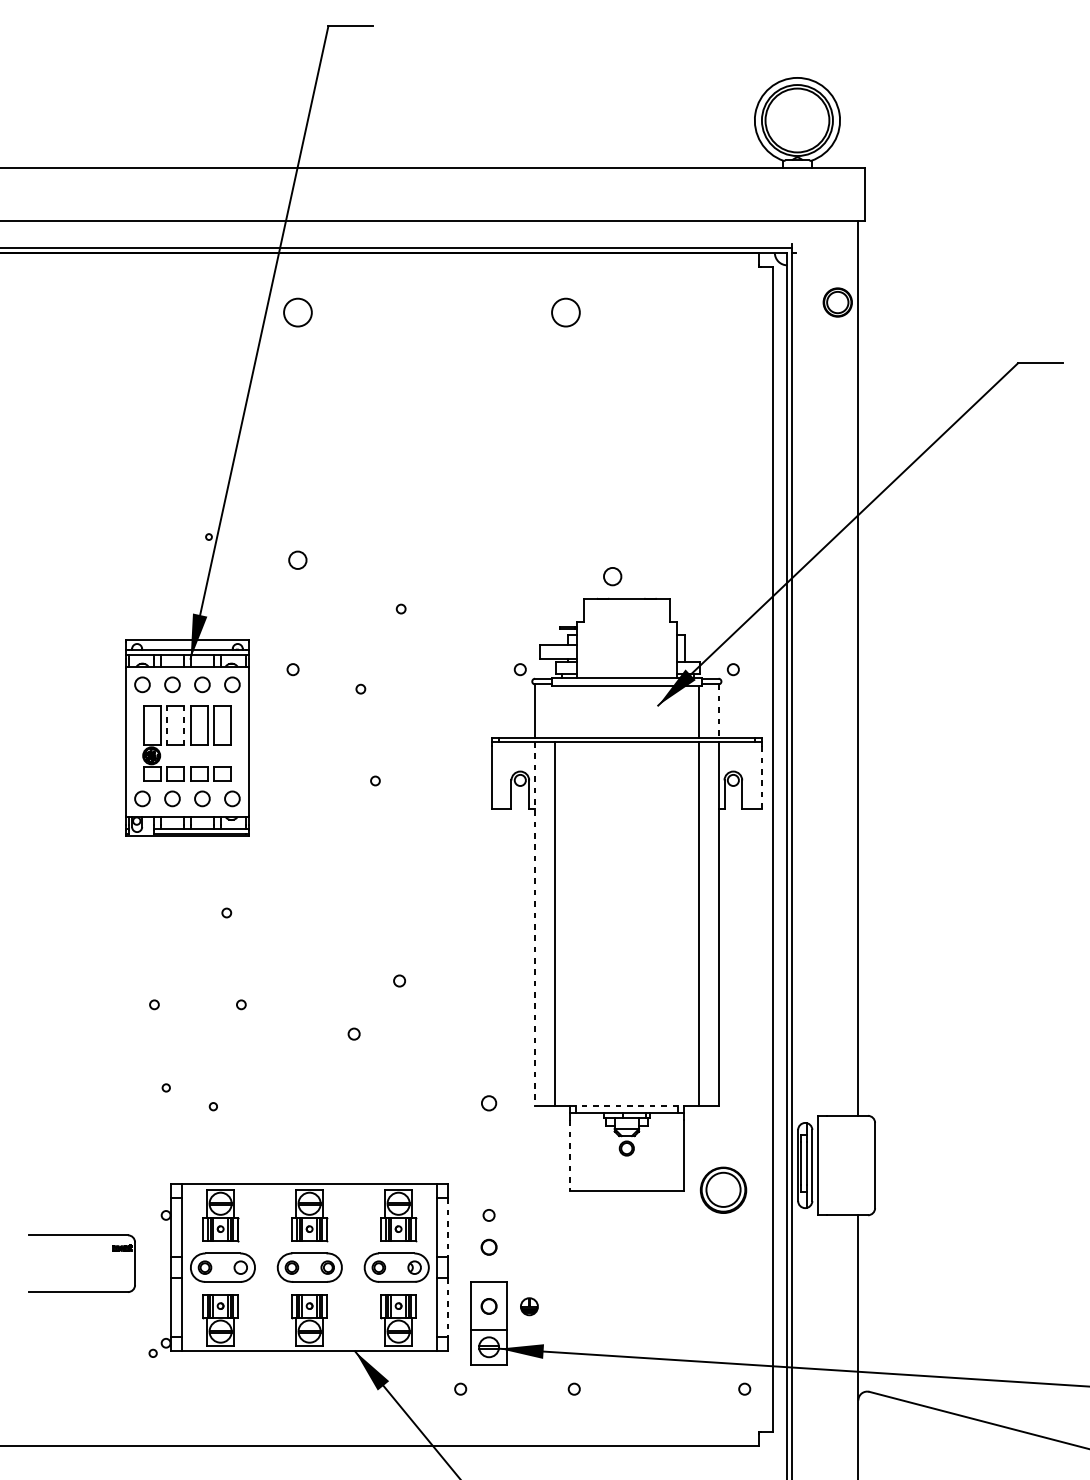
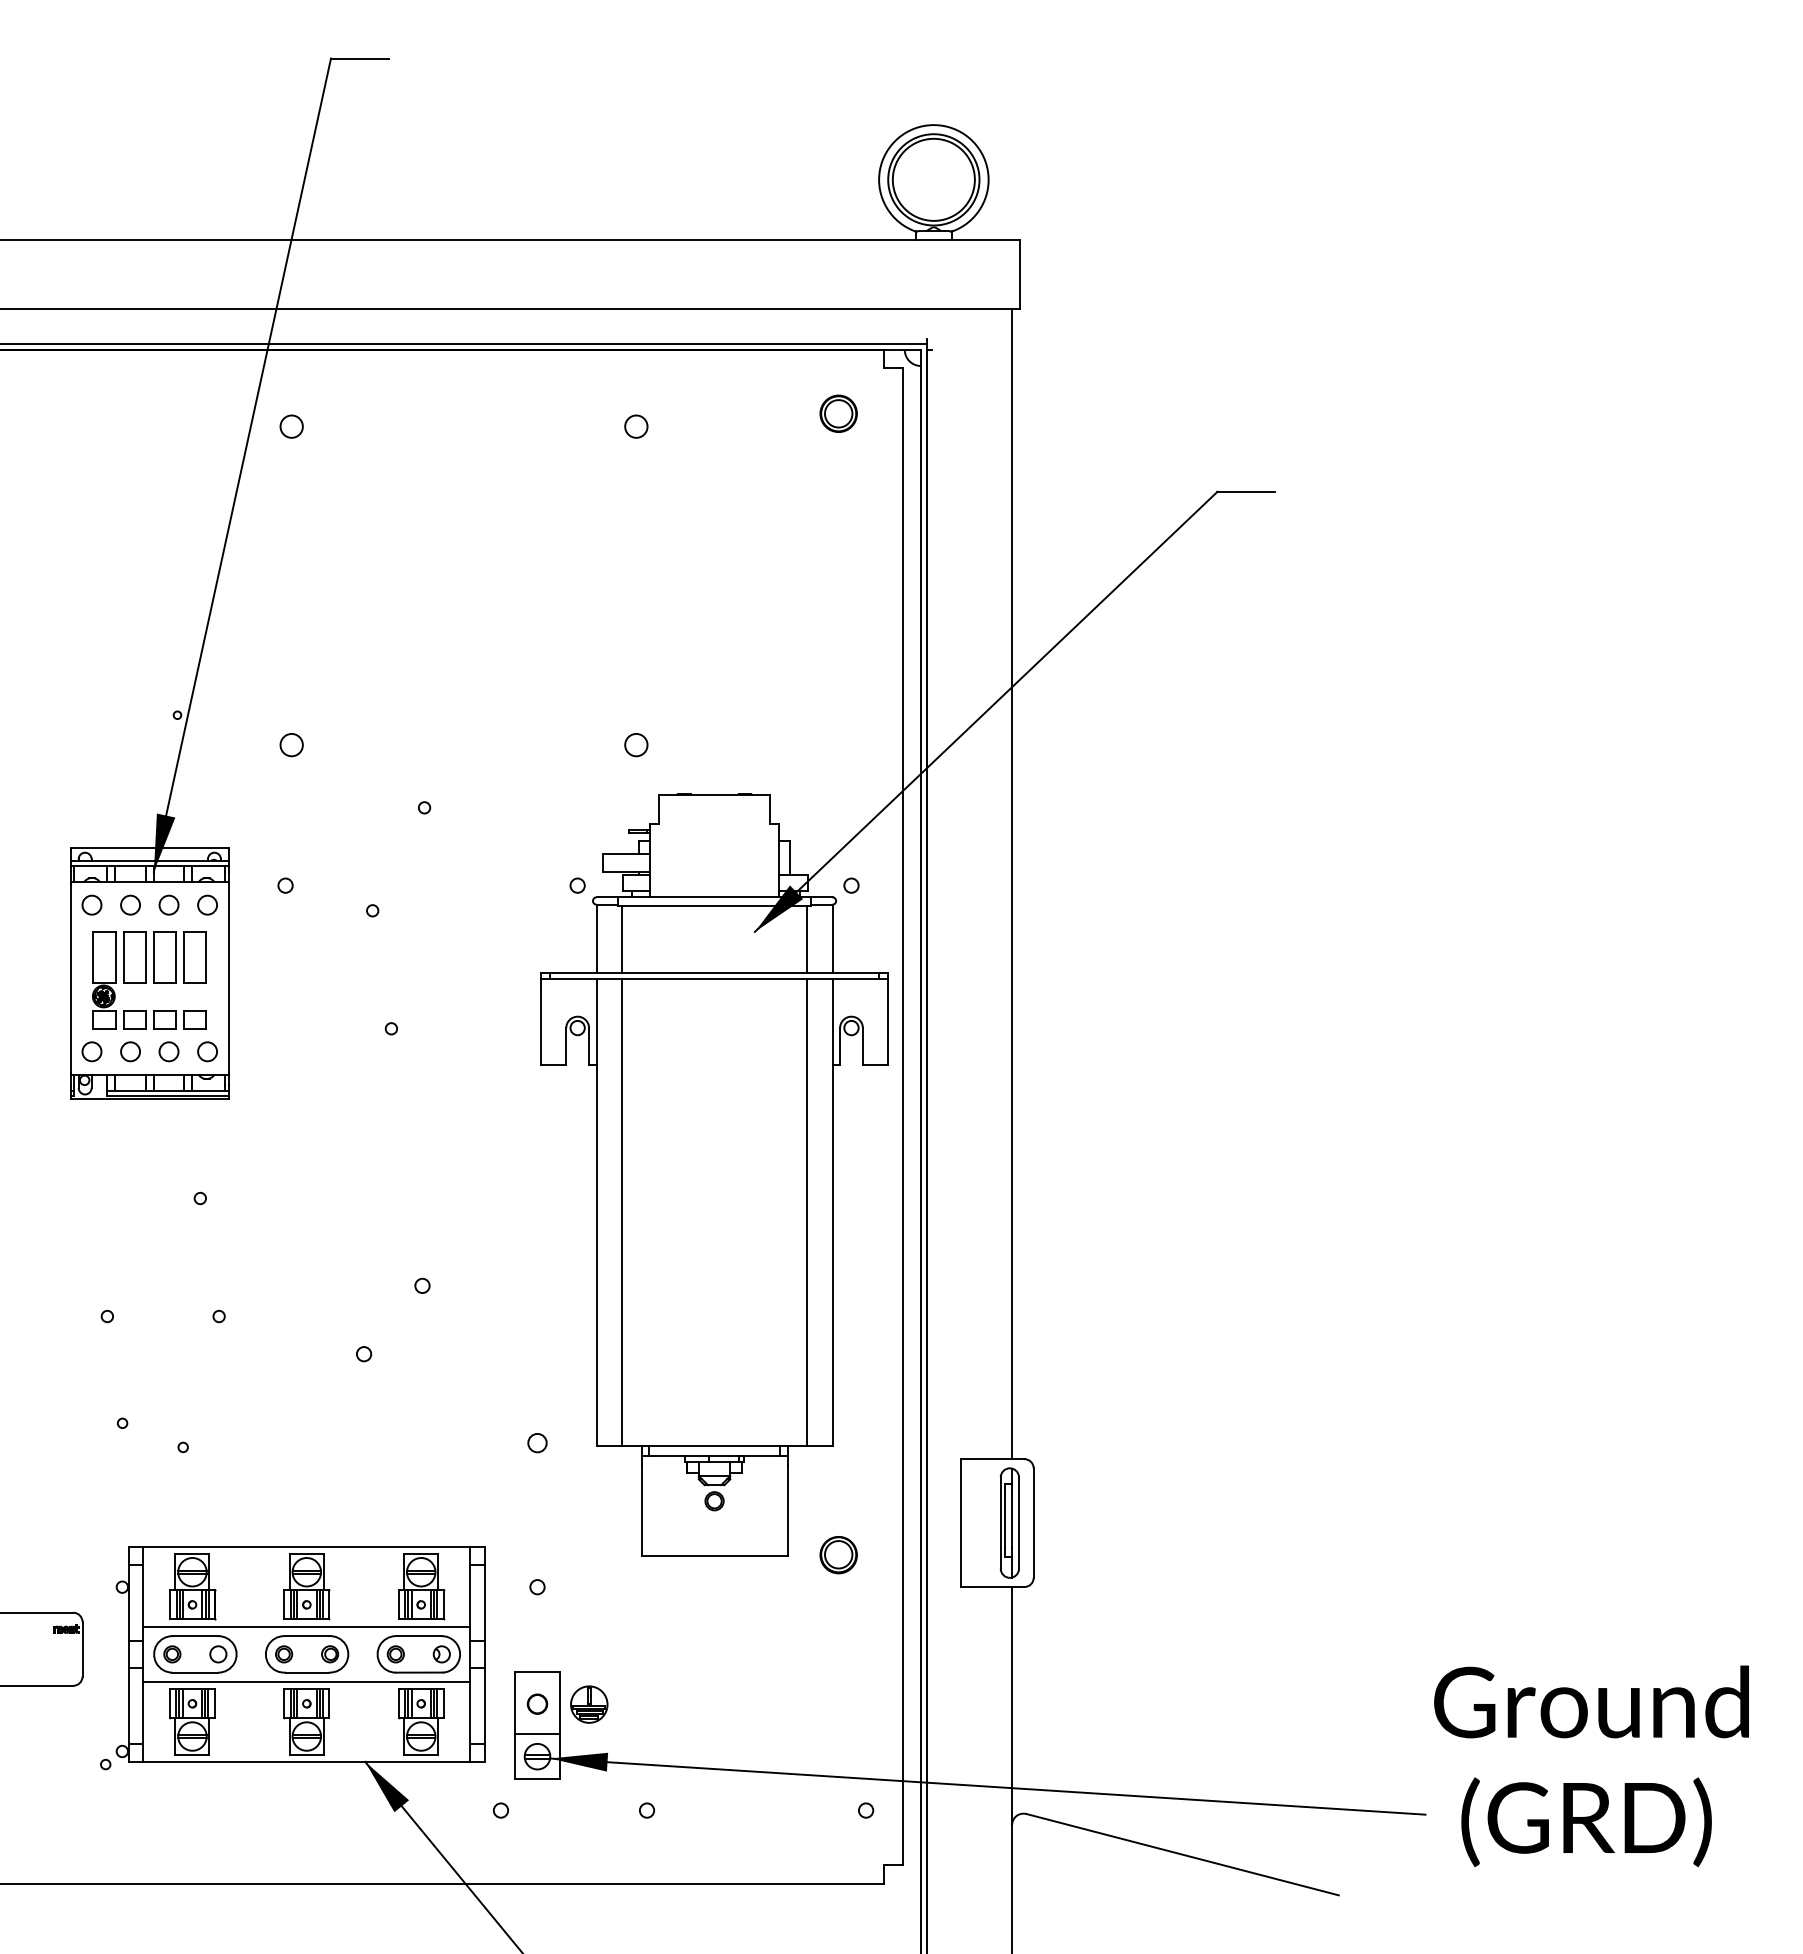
part: (837, 302) -> (838, 413), moved
circle: (297, 312) -> (291, 426), size x0.62
circle: (566, 312) -> (636, 426), size x0.62
circle: (612, 576) -> (636, 745), moved
line: (555, 711) -> (622, 939), added
line: (718, 711) -> (832, 939), dashed -> solid
line: (166, 725) -> (123, 957), dashed -> solid
line: (184, 725) -> (145, 957), dashed -> solid
line: (762, 777) -> (888, 1024), dashed -> solid
line: (534, 923) -> (596, 1212), dashed -> solid
line: (626, 1105) -> (714, 1446), dashed -> solid
line: (569, 1155) -> (641, 1510), dashed -> solid
part: (804, 1165) -> (1009, 1522), moved
part: (723, 1190) -> (838, 1555), size x0.62
line: (447, 1227) -> (484, 1602), dashed -> solid
line: (309, 1246) -> (306, 1627), added
part: (489, 1246) -> (537, 1627), removed
line: (309, 1288) -> (306, 1681), added
part: (529, 1306) -> (589, 1704), size x1.67
line: (447, 1307) -> (484, 1705), dashed -> solid

